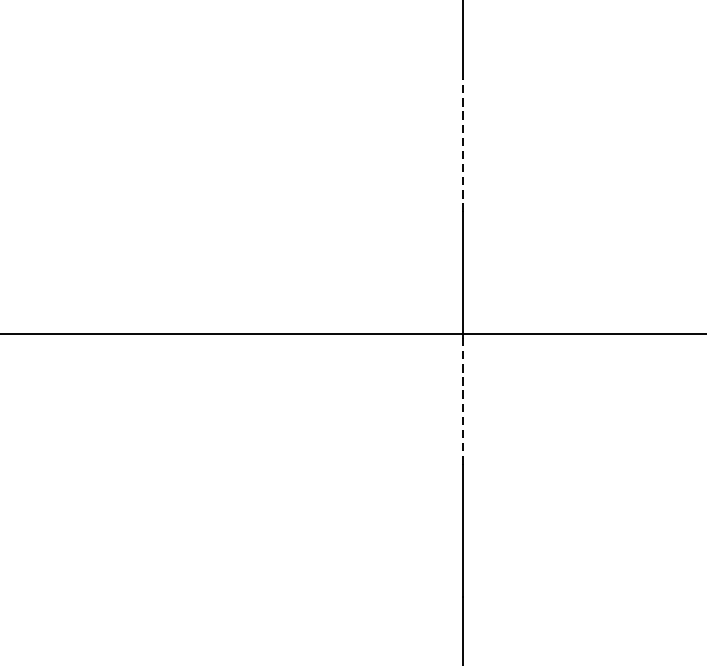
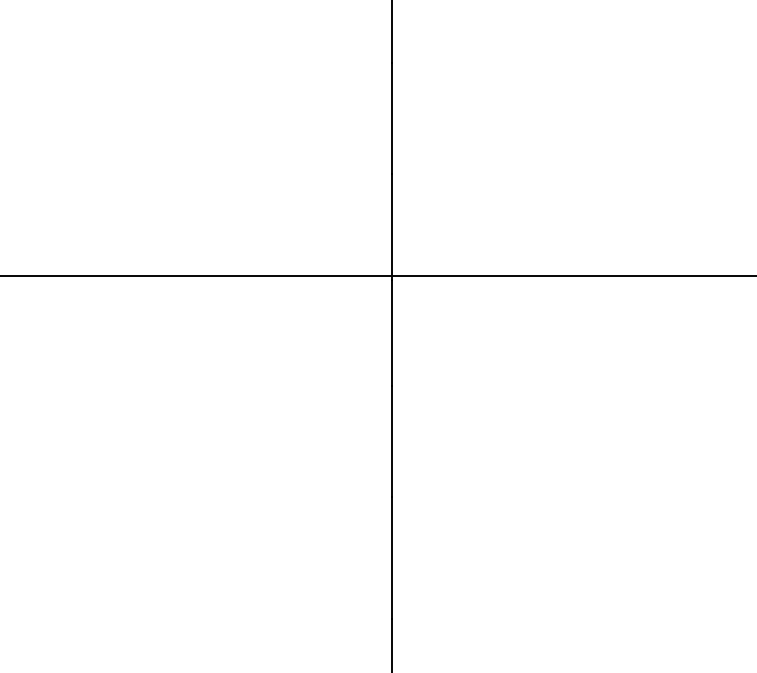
line: (462, 145) -> (391, 118), dashed -> solid
line: (462, 401) -> (391, 332), dashed -> solid

